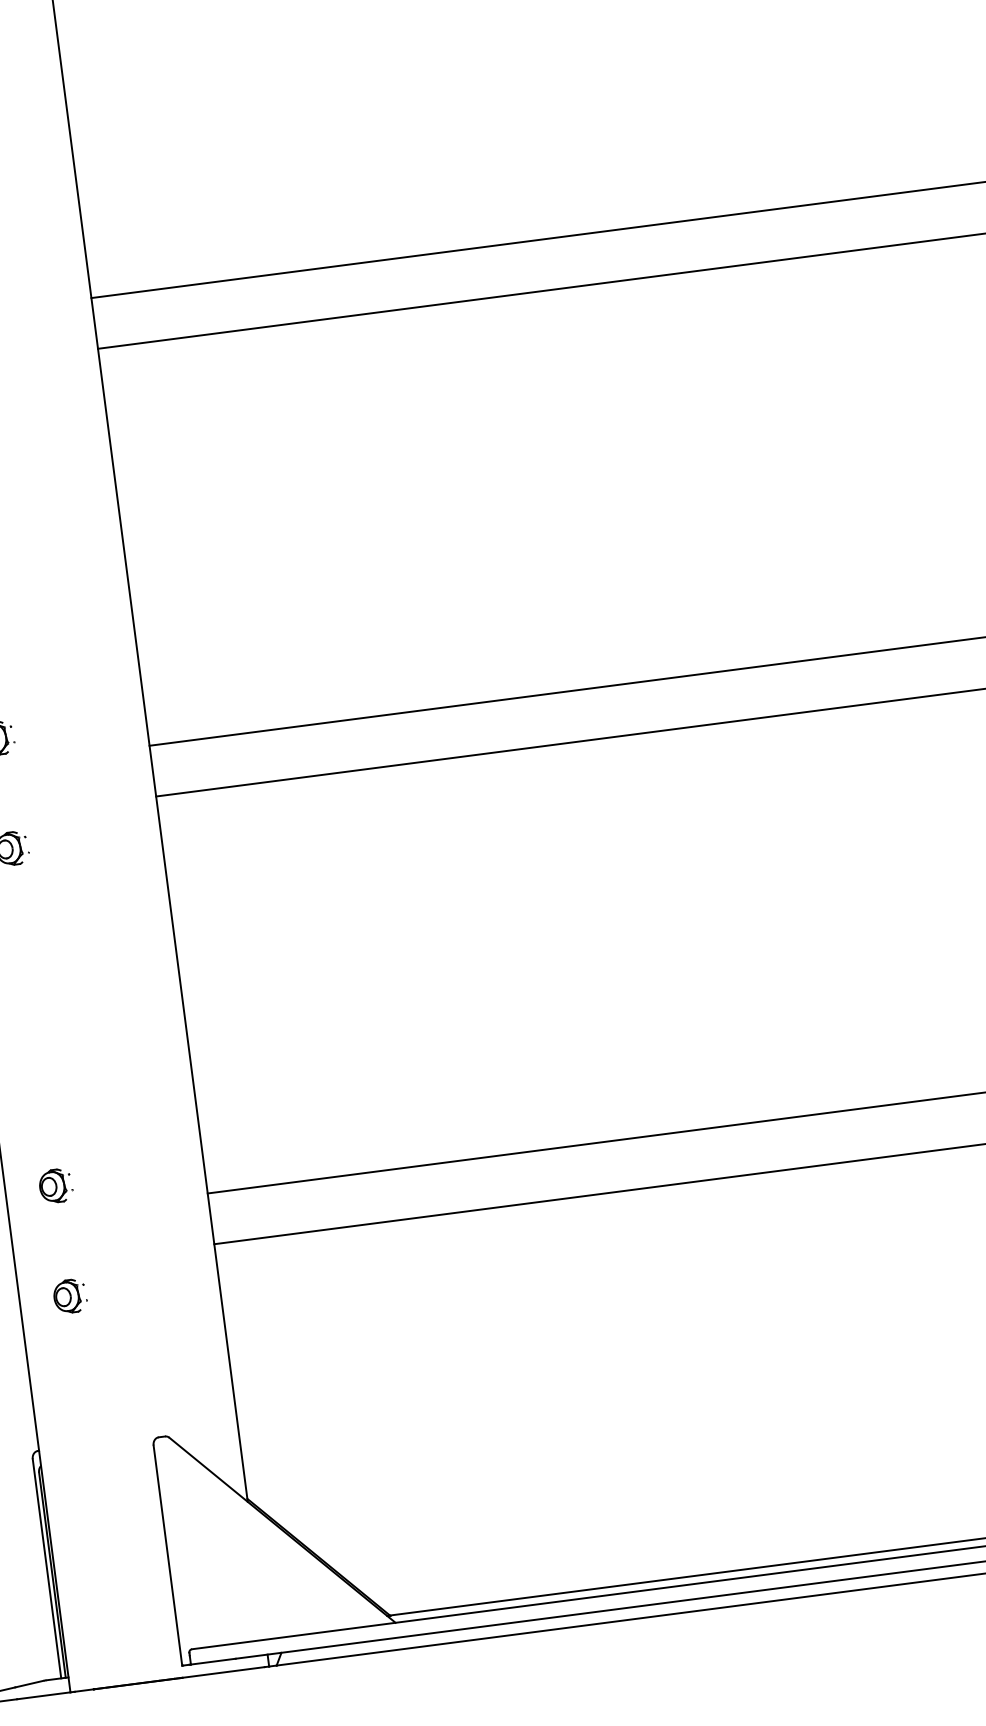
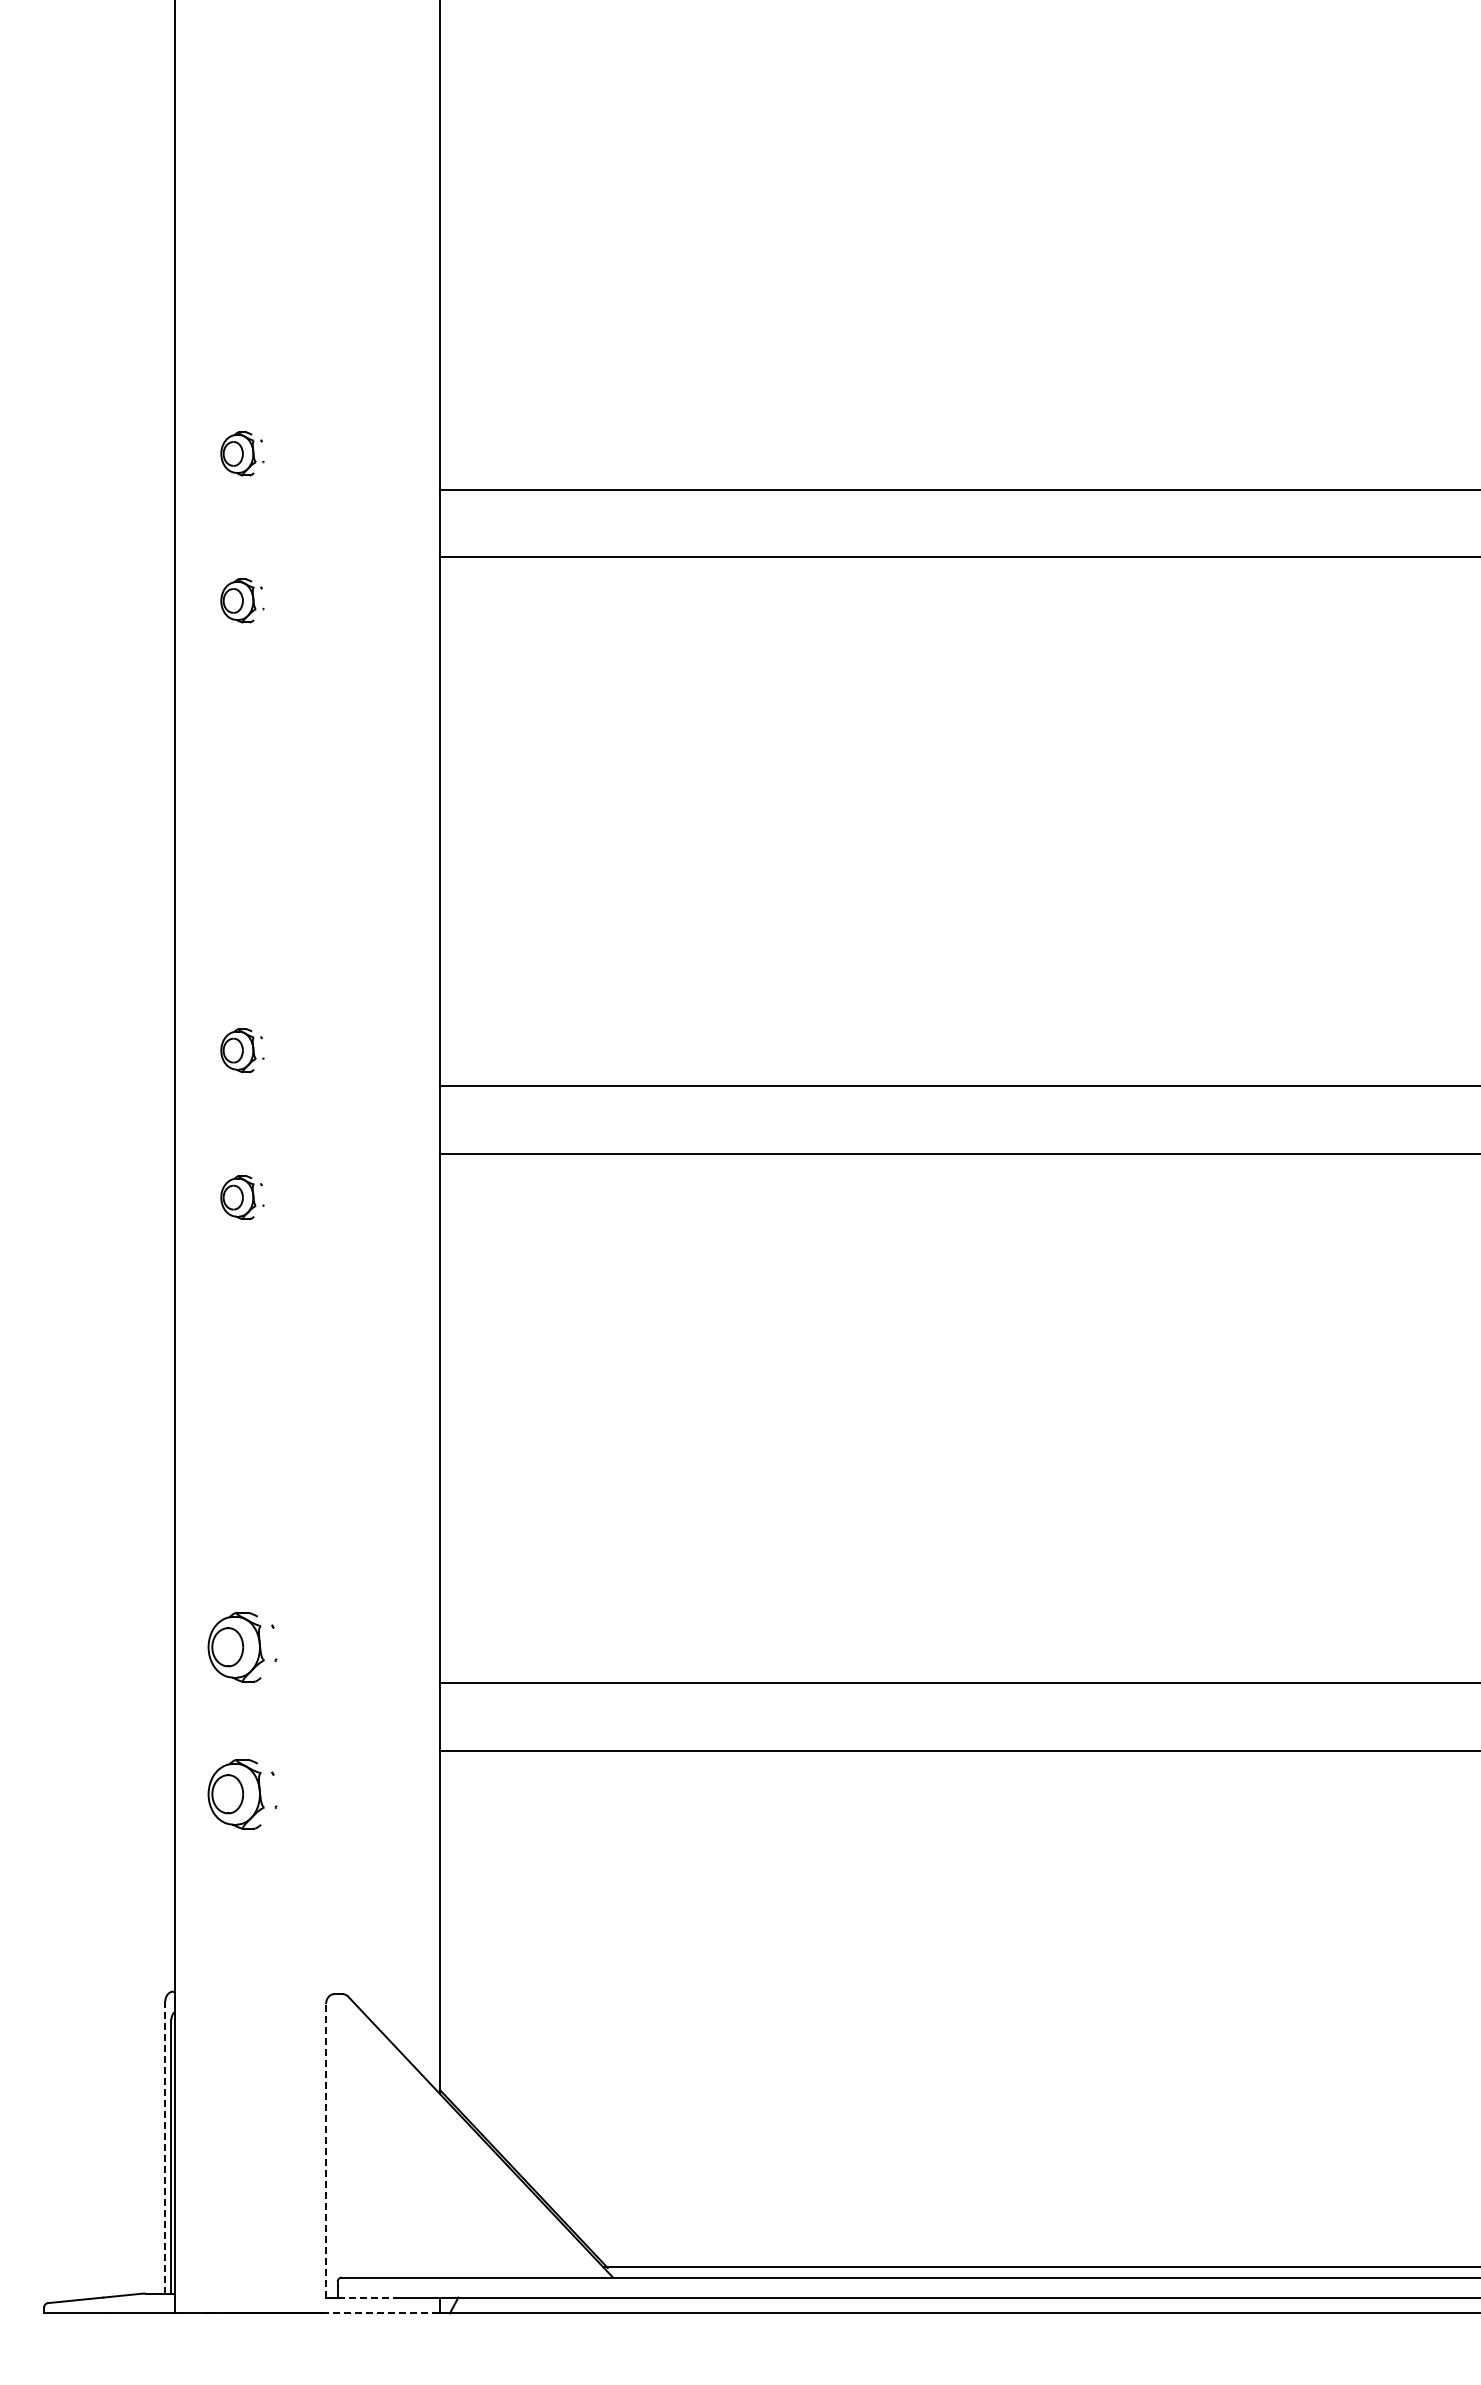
part: (56, 1186) -> (242, 1647), size x1.6
part: (70, 1296) -> (242, 1794), size x1.6
line: (168, 1555) -> (326, 2150), solid -> dashed
line: (47, 1569) -> (165, 2148), solid -> dashed
line: (213, 1661) -> (367, 2297), solid -> dashed
line: (223, 1672) -> (378, 2313), solid -> dashed

